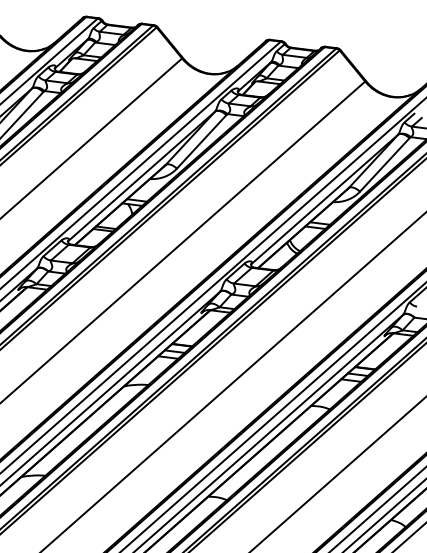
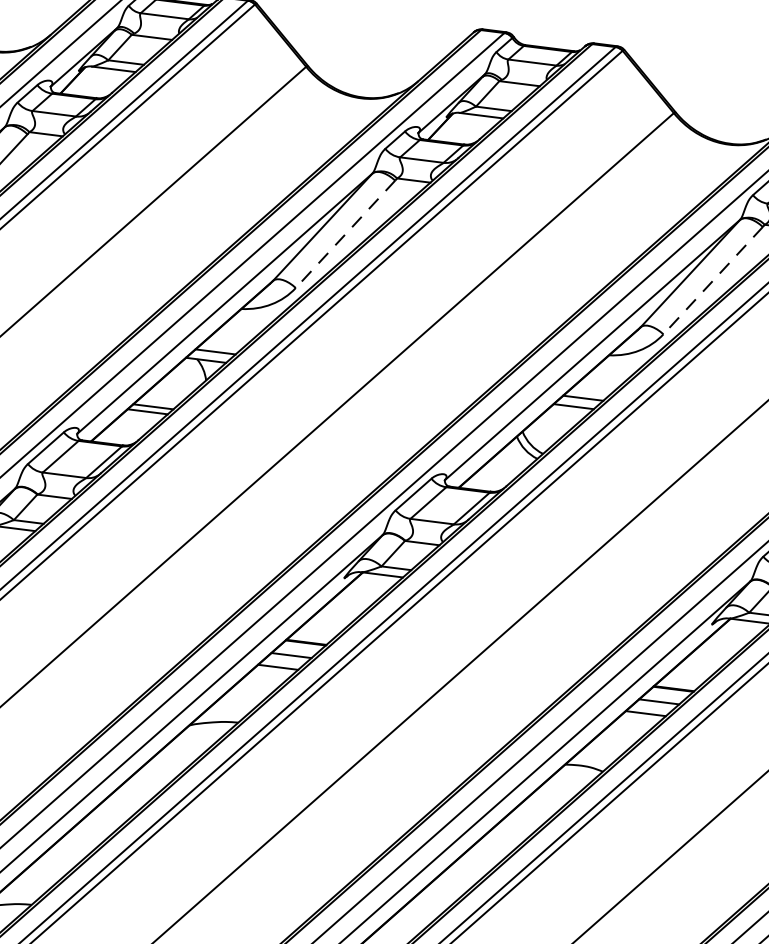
line: (201, 142) -> (345, 235), solid -> dashed
line: (384, 165) -> (712, 281), solid -> dashed

